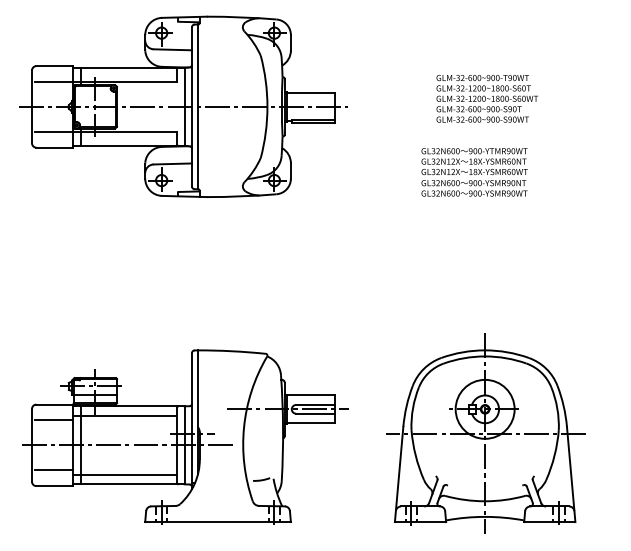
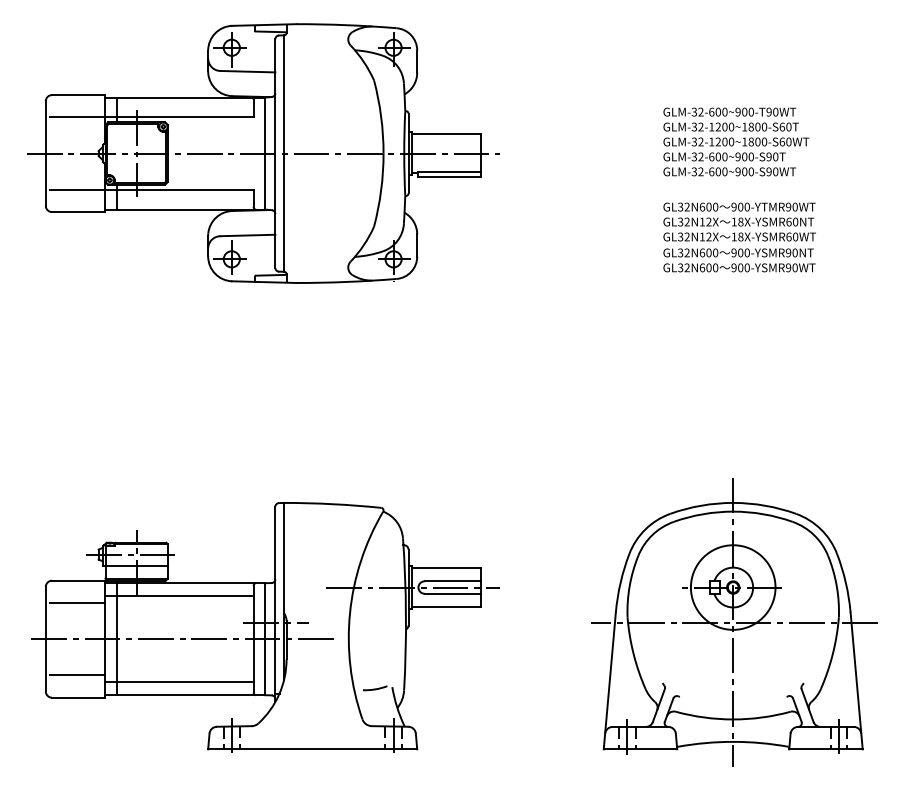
text: (486, 98) -> (735, 141), moved
text: (474, 172) -> (739, 237), moved
part: (485, 433) -> (733, 622), moved

